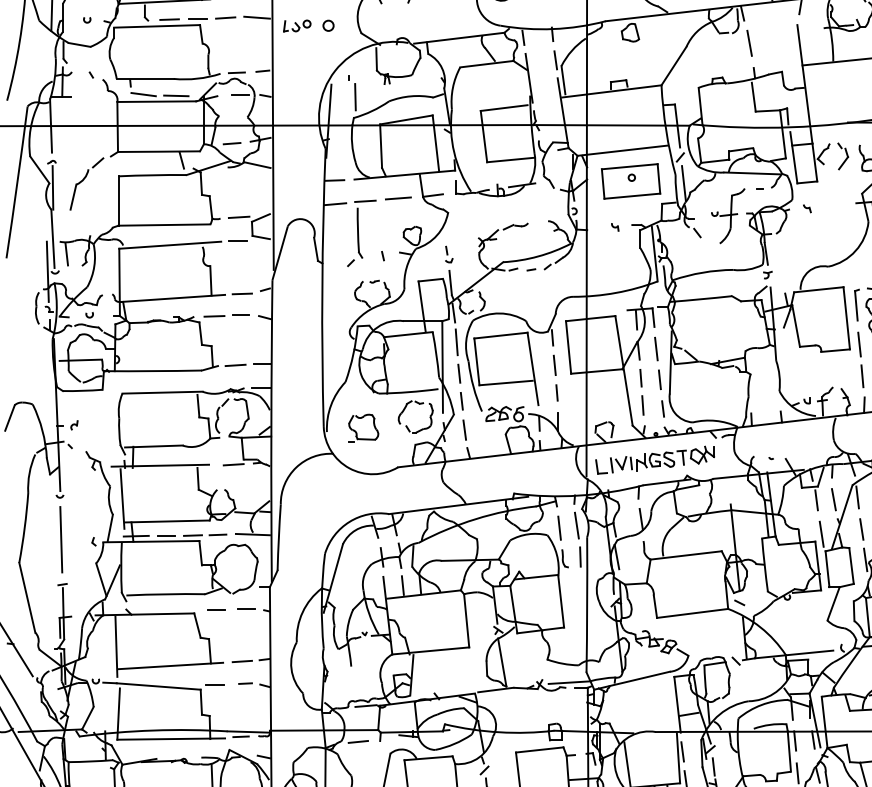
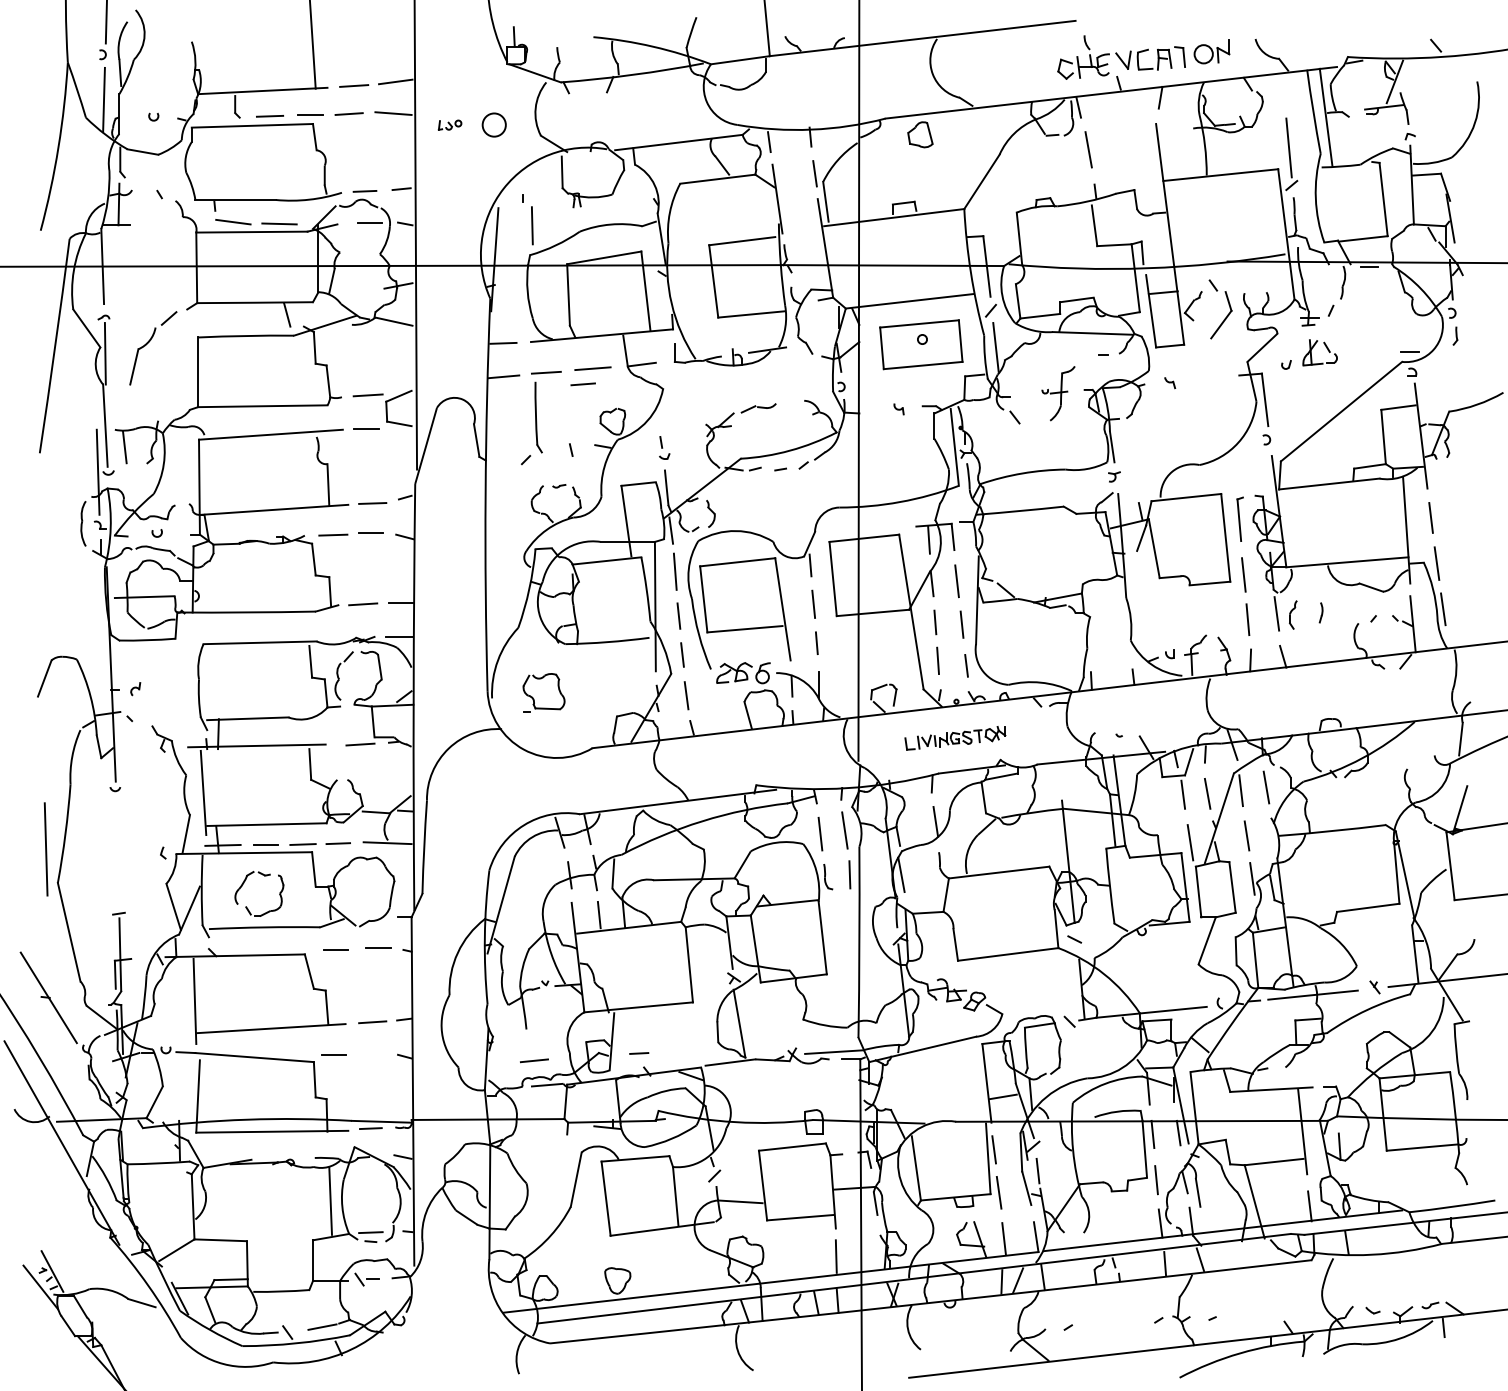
part: (296, 25) -> (449, 124), size x0.6
circle: (328, 25) -> (494, 124), size x1.6
line: (231, 143) -> (582, 384), moved
part: (843, 156) -> (1220, 309), size x1.6
part: (728, 216) -> (1058, 393), size x0.7
part: (419, 404) -> (264, 876), moved
part: (655, 460) -> (955, 738), size x0.6
line: (60, 539) -> (45, 849), moved
line: (245, 683) -> (639, 1053), moved
line: (358, 741) -> (534, 1060), moved

